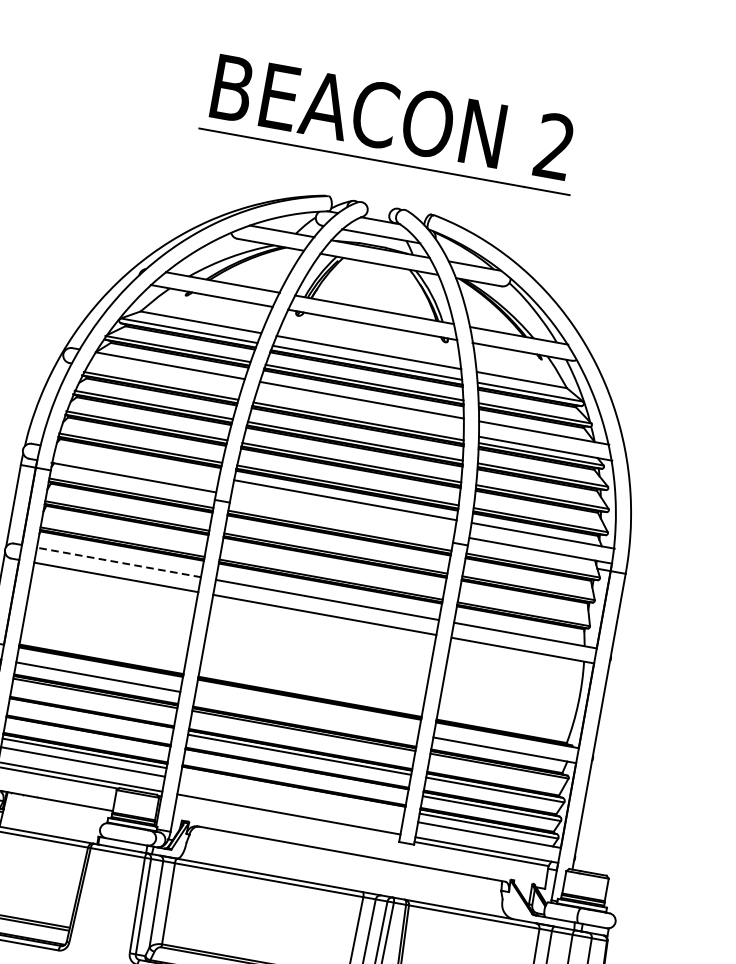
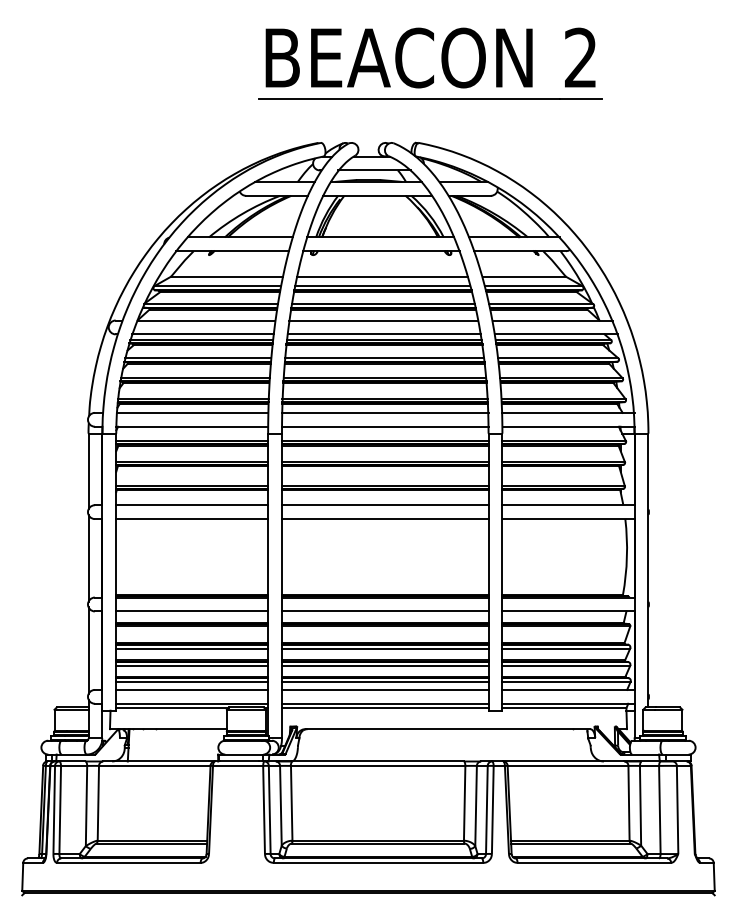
part: (403, 125) -> (441, 63), moved
line: (163, 380) -> (202, 334), added
line: (359, 415) -> (384, 334), added
line: (137, 462) -> (192, 412), added
line: (341, 514) -> (384, 426), added
line: (118, 562) -> (191, 505), dashed -> solid
line: (306, 714) -> (384, 611), added
line: (91, 717) -> (192, 648), added
line: (88, 735) -> (192, 665), added
line: (295, 772) -> (384, 665), added
line: (292, 790) -> (384, 681), added
line: (290, 798) -> (384, 689), added
line: (287, 819) -> (384, 708), added

